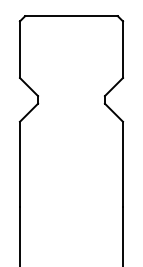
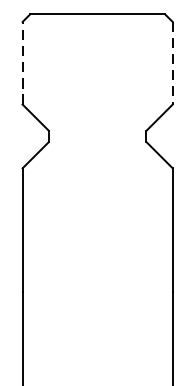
line: (19, 49) -> (21, 62), solid -> dashed
line: (123, 50) -> (173, 64), solid -> dashed

